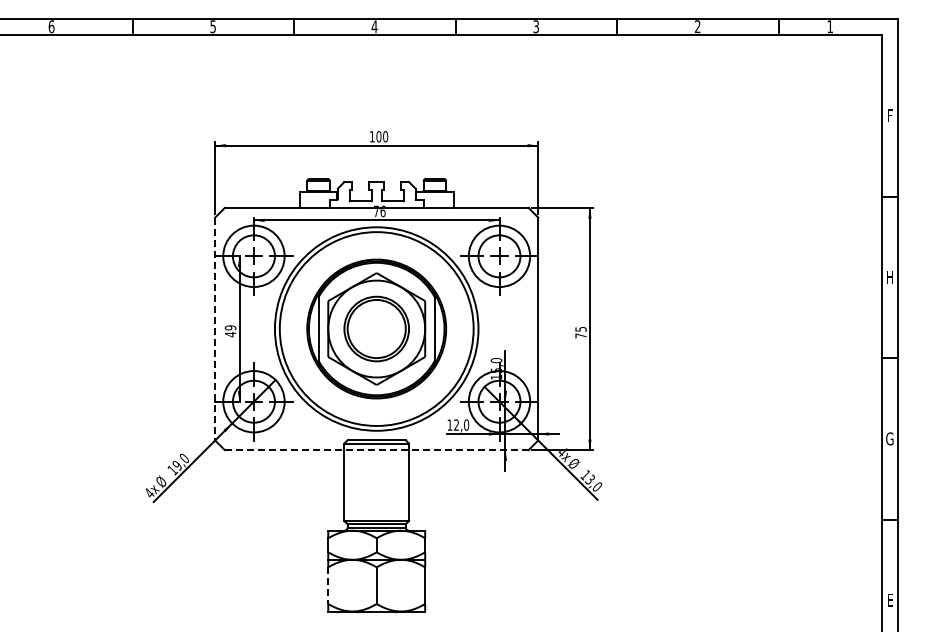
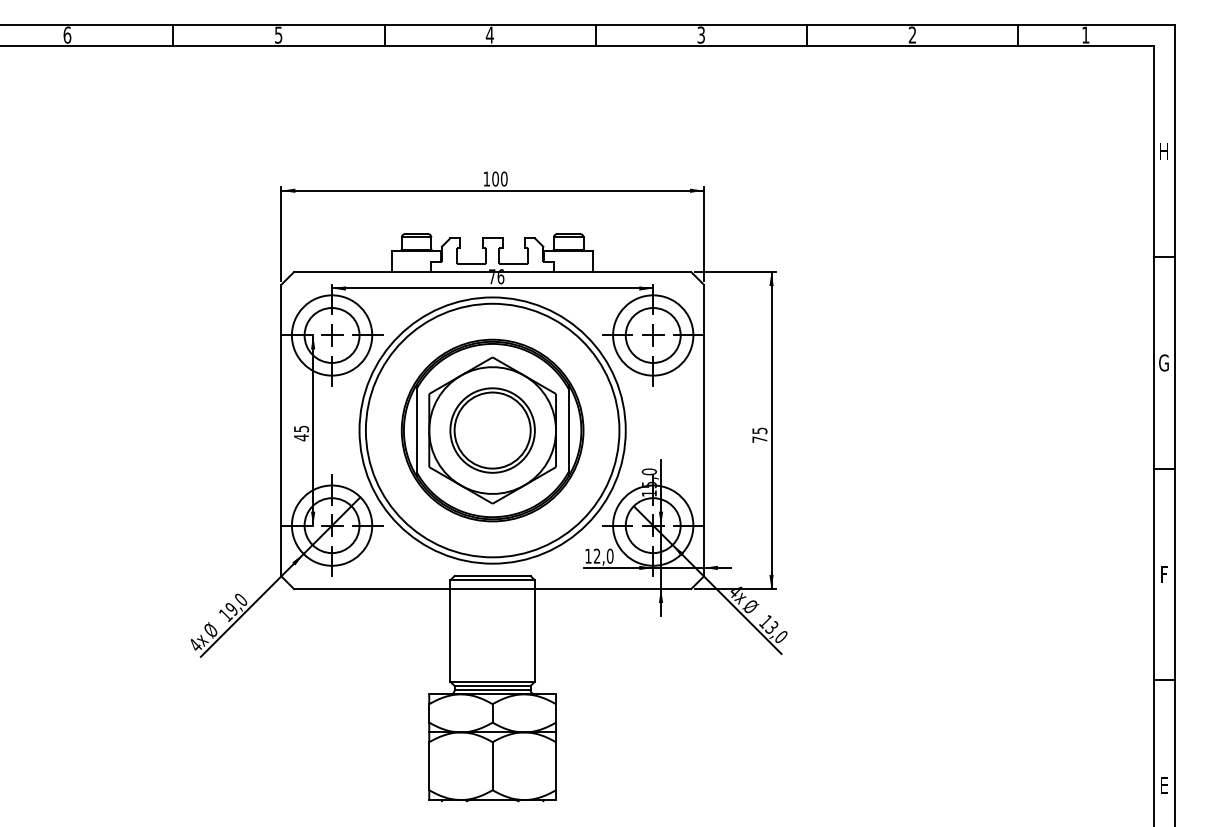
text: (889, 115) -> (1163, 151), F -> H
text: (889, 276) -> (1163, 361), H -> G
text: (229, 327) -> (300, 428), 49 -> 45
line: (215, 329) -> (281, 431), dashed -> solid
text: (889, 438) -> (1163, 573), G -> F
line: (376, 450) -> (492, 589), dashed -> solid
line: (328, 586) -> (429, 767), dashed -> solid

